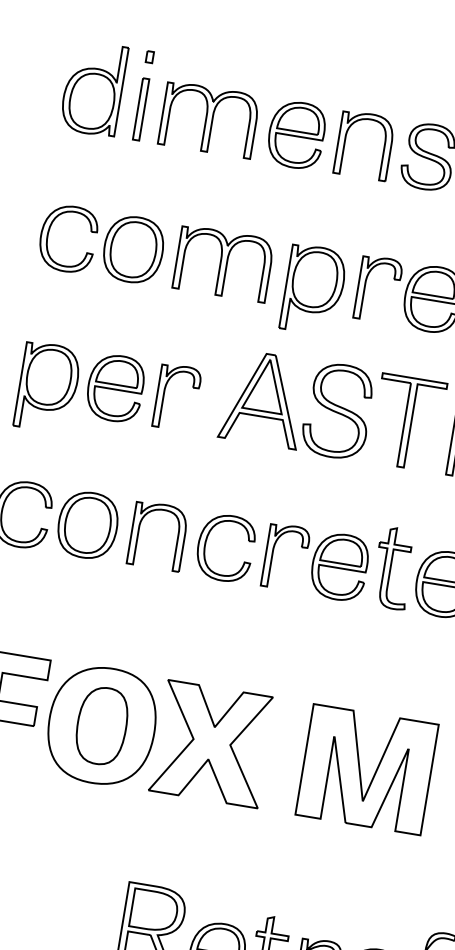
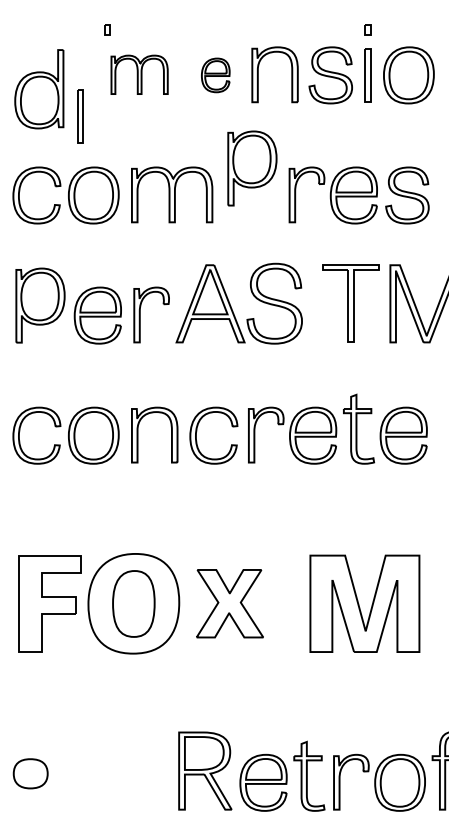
part: (149, 56) -> (107, 29), moved
part: (93, 88) -> (39, 89), moved
part: (141, 109) -> (80, 116), moved
part: (209, 119) -> (139, 74), size x0.7
part: (296, 135) -> (215, 75), size x0.6
part: (313, 290) -> (252, 168), moved
part: (47, 387) -> (40, 305), moved
part: (287, 404) -> (231, 305), moved
part: (211, 743) -> (229, 603), size x0.7

